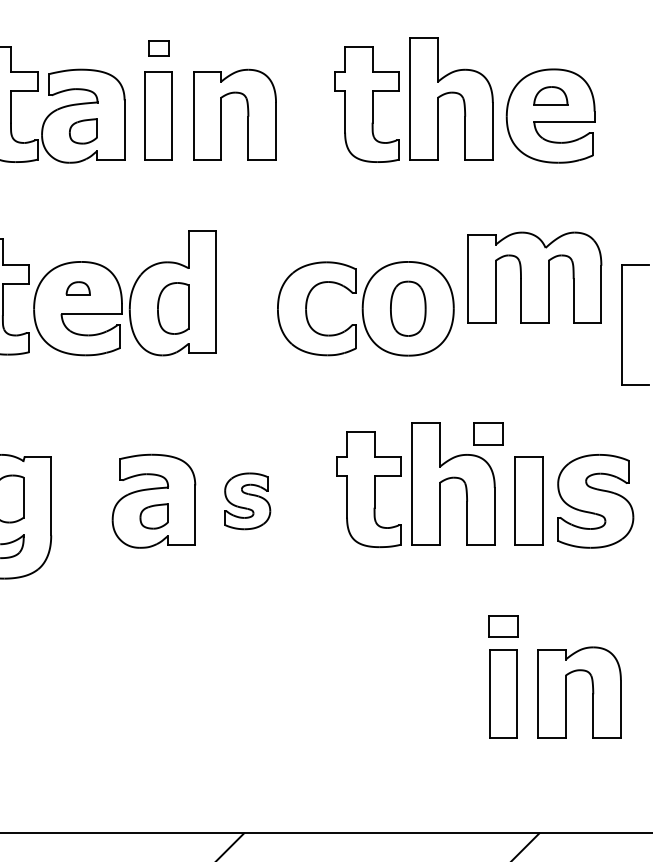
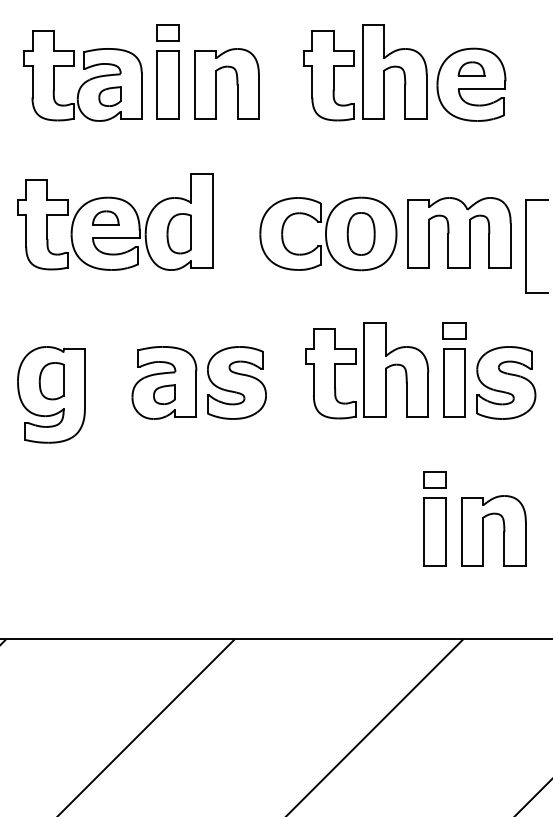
part: (157, 48) -> (167, 32), size x1.43
part: (535, 277) -> (459, 232), moved
part: (77, 287) -> (105, 217), size x1.43
part: (488, 433) -> (454, 330), moved
part: (247, 500) -> (236, 382), size x1.67

